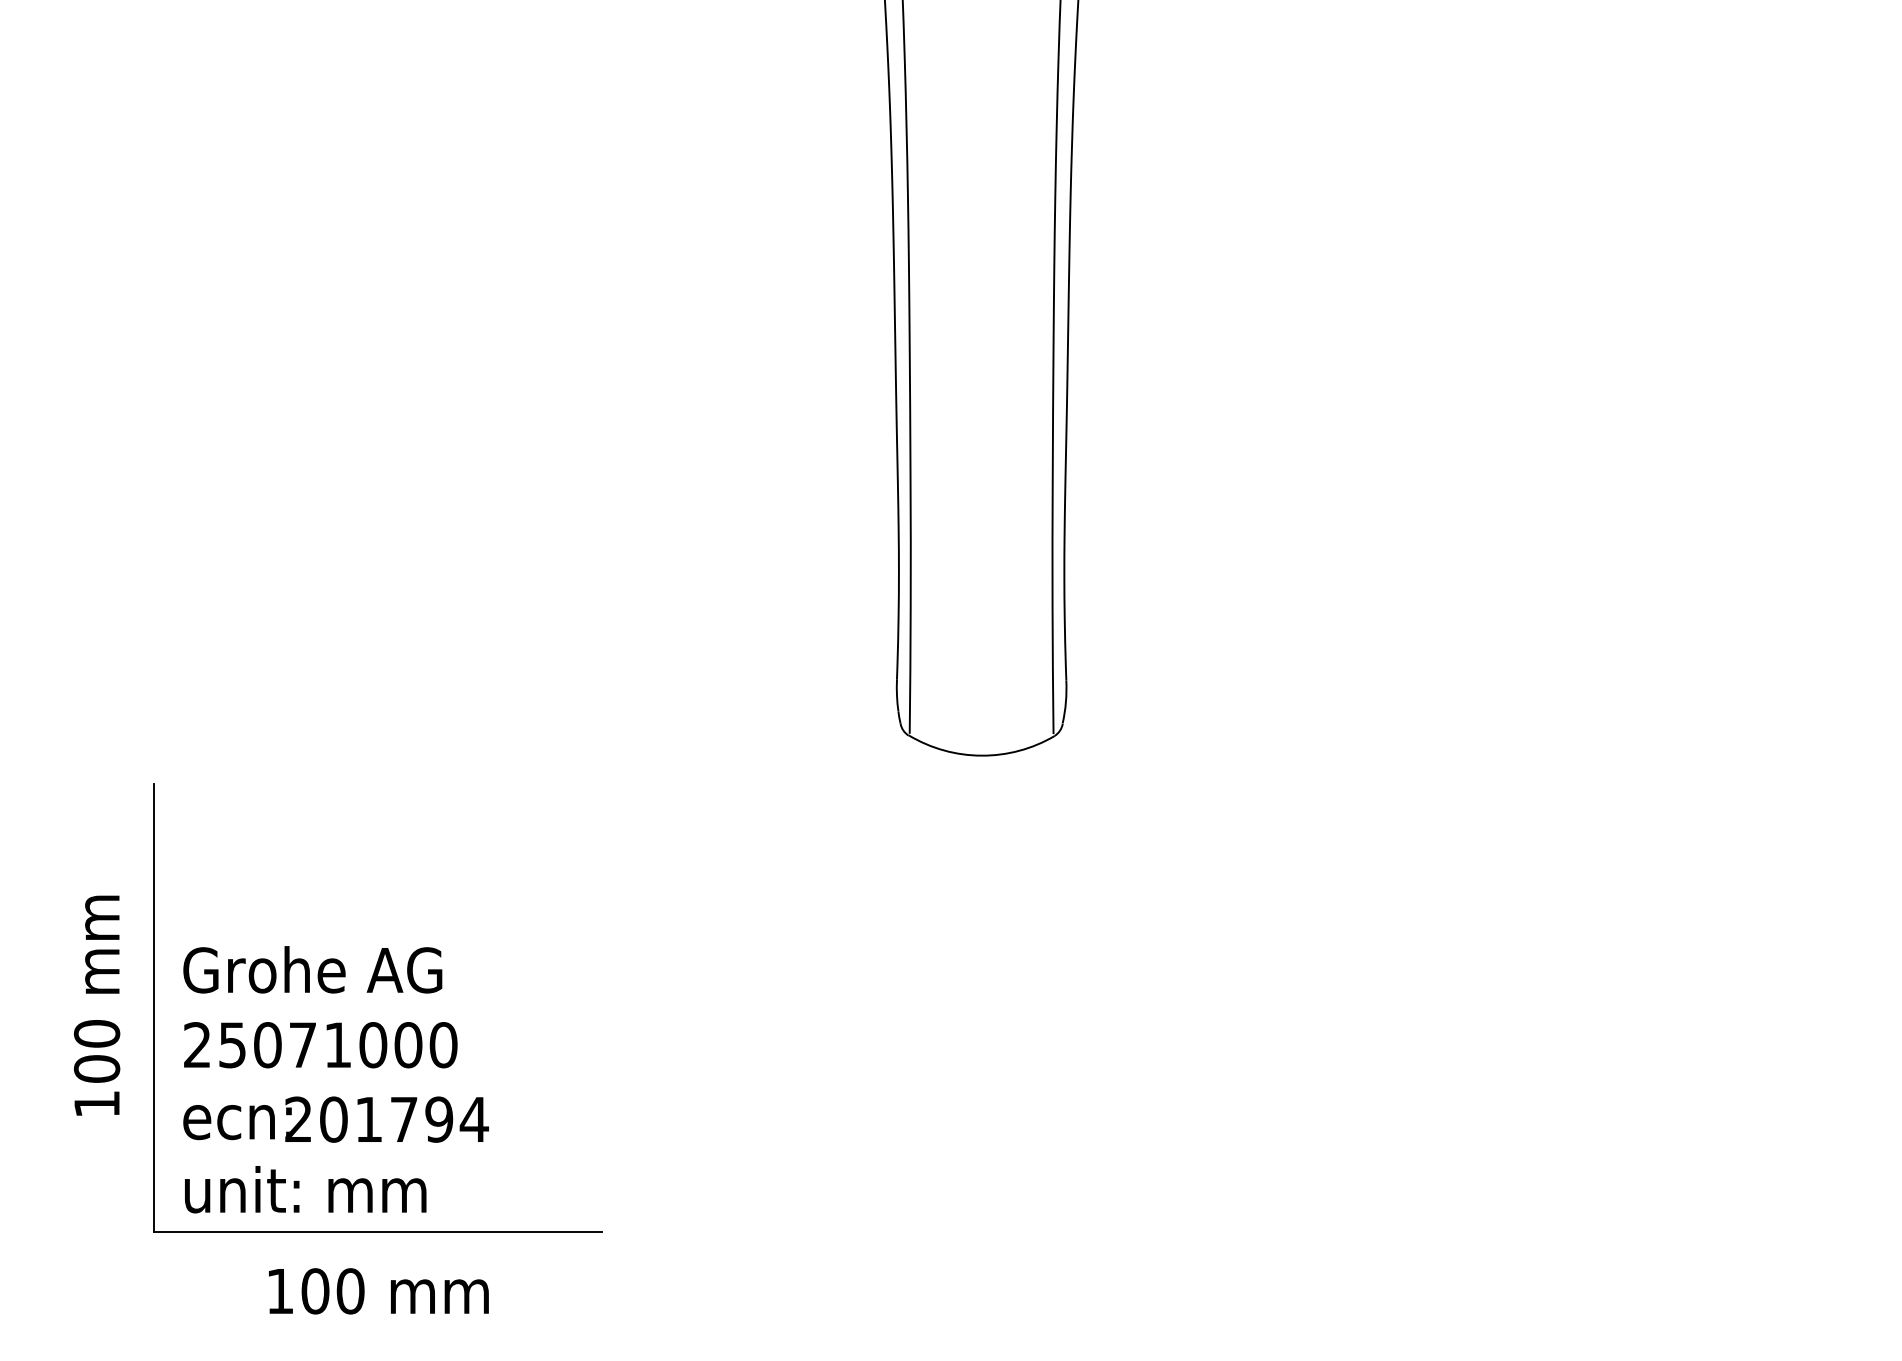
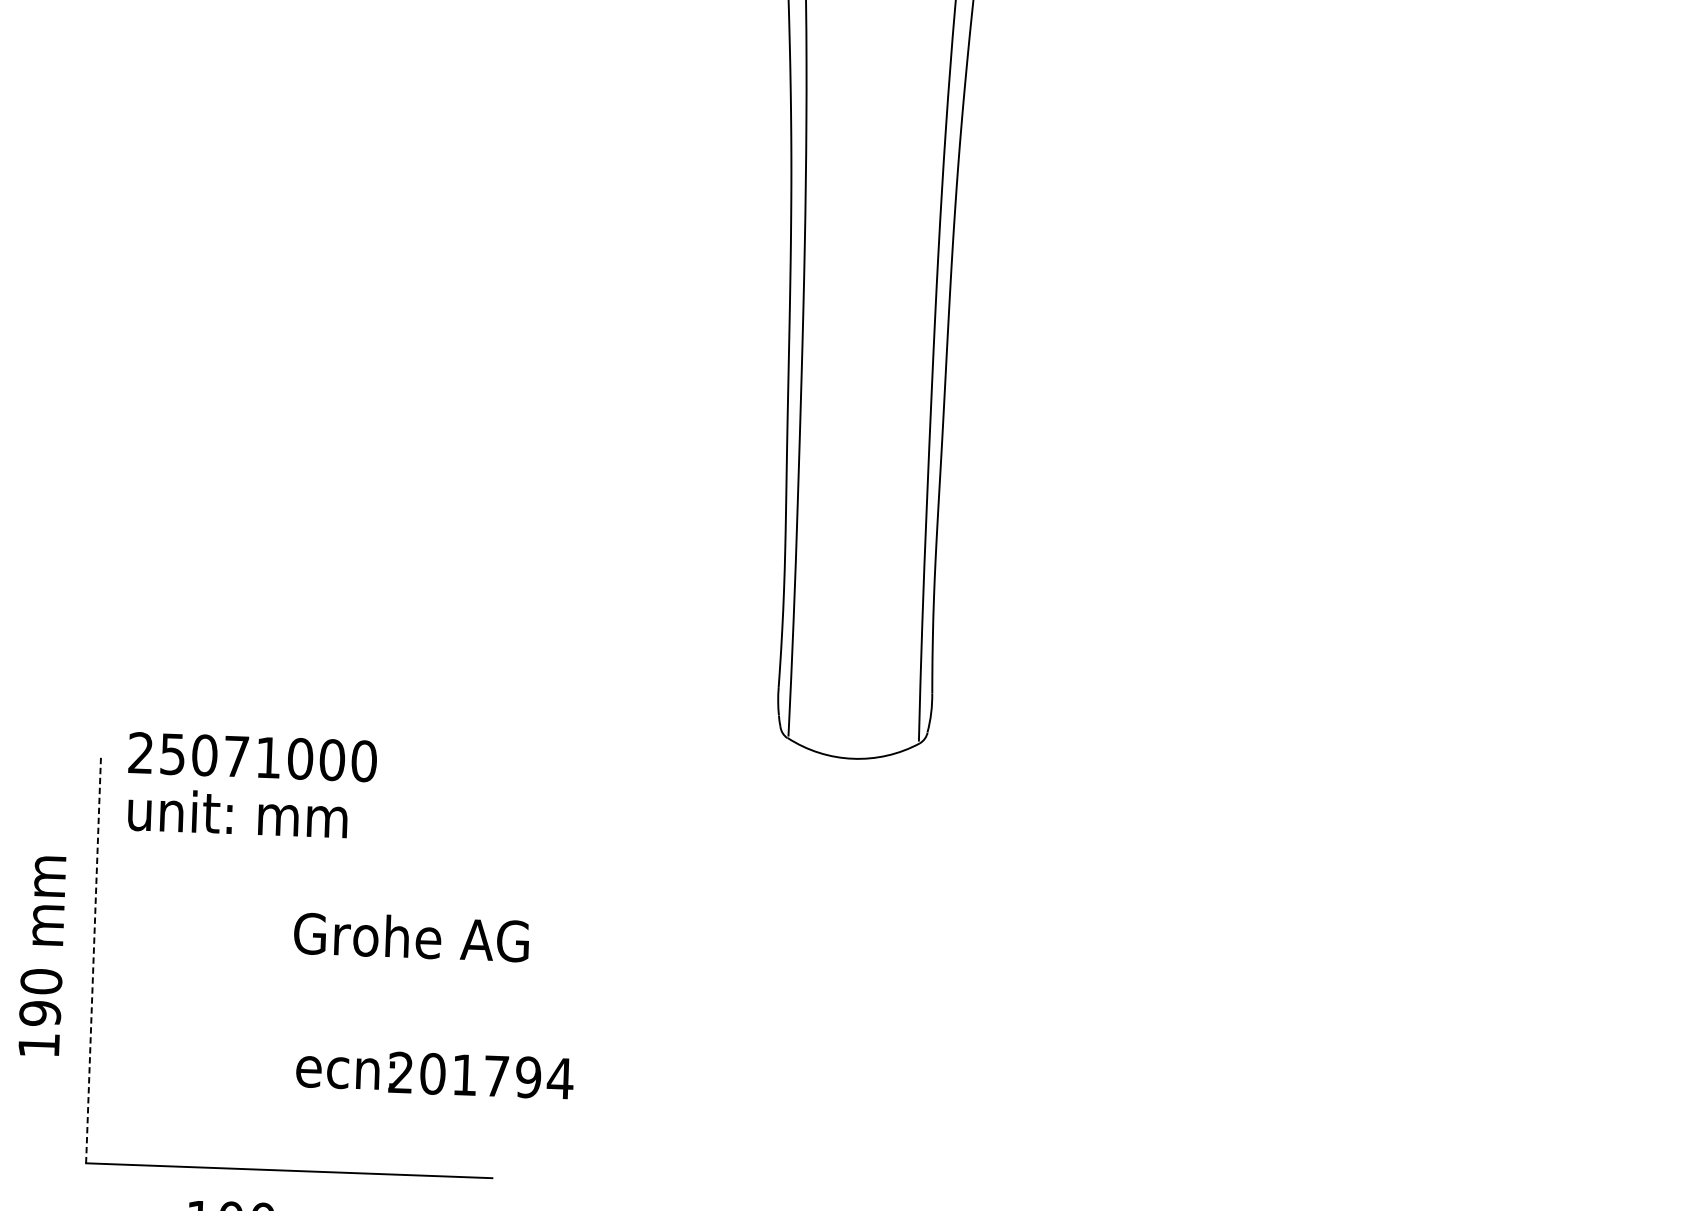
text: (312, 969) -> (411, 936), moved
line: (153, 1008) -> (93, 960), solid -> dashed
text: (320, 1045) -> (252, 757), moved
text: (97, 1069) -> (40, 1014), 100 -> 190
text: (335, 1119) -> (434, 1073), moved
text: (305, 1189) -> (237, 813), moved

